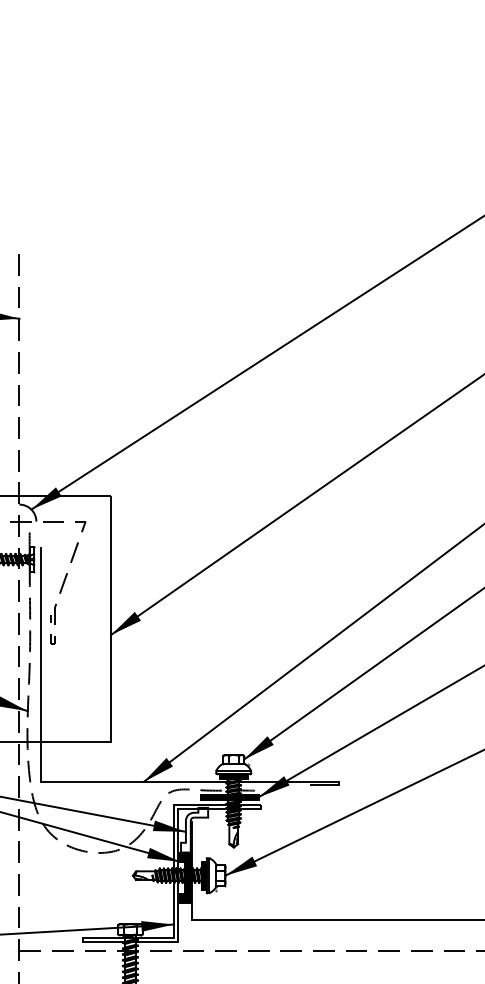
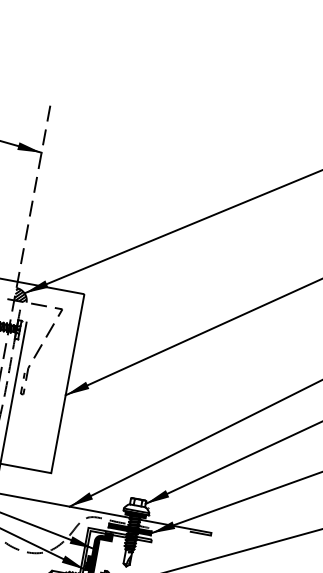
hatch: (27, 512) -> (21, 294), added
fill: (194, 829) -> (100, 548), added

